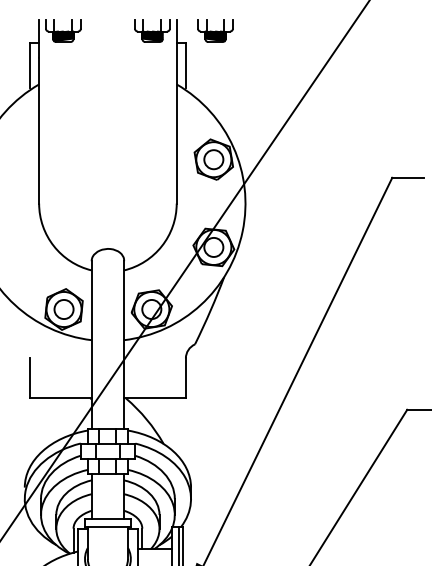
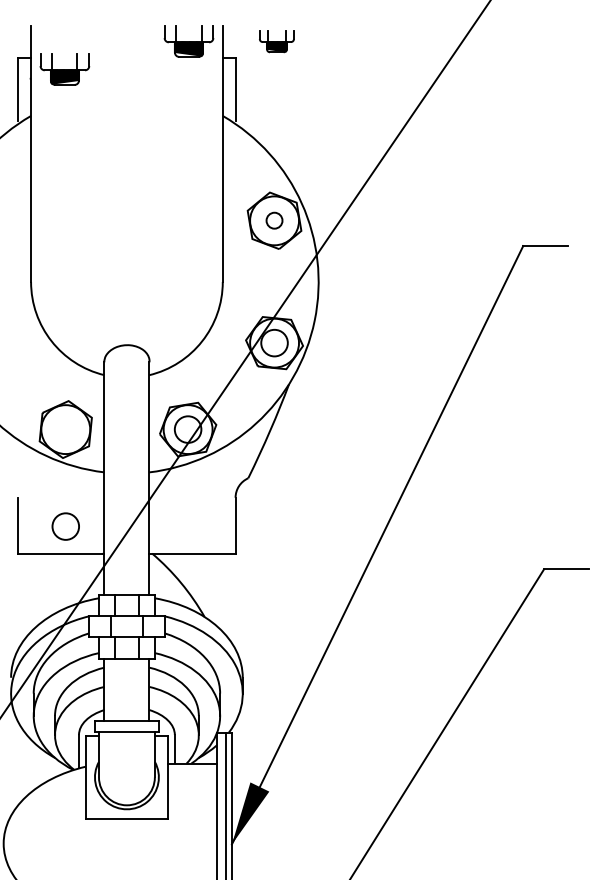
part: (63, 31) -> (64, 69), moved
part: (215, 31) -> (276, 41), size x0.7
circle: (213, 159) -> (274, 220), size x0.6
circle: (63, 309) -> (65, 526), moved

